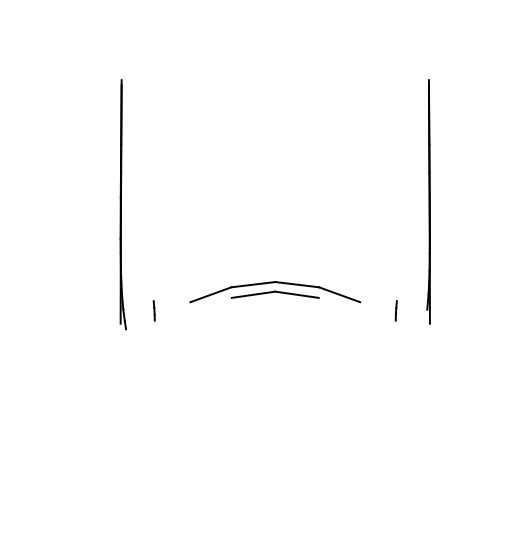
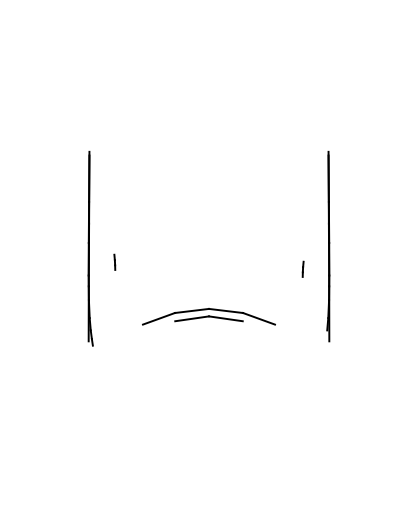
line: (153, 309) -> (114, 261), moved
line: (395, 309) -> (302, 268), moved

